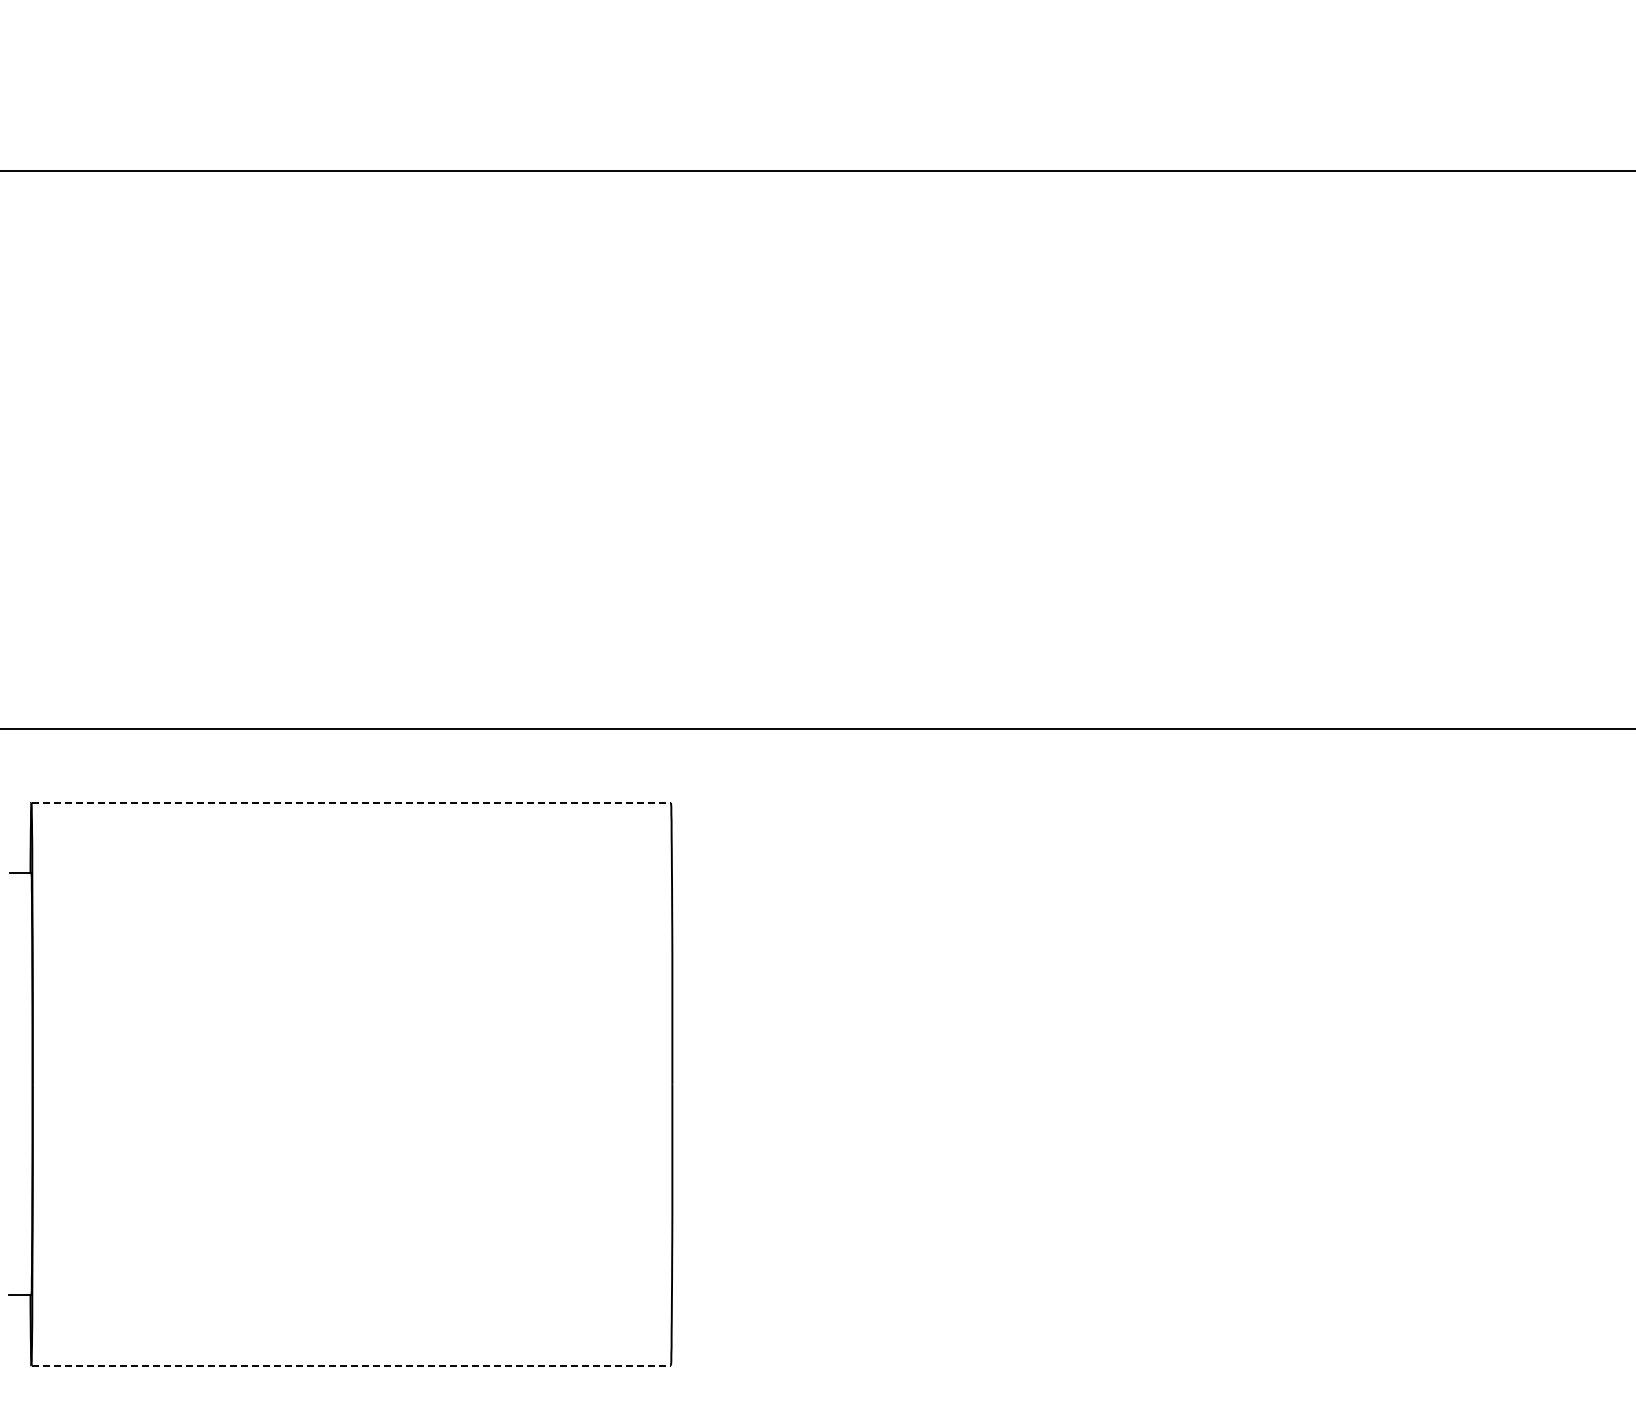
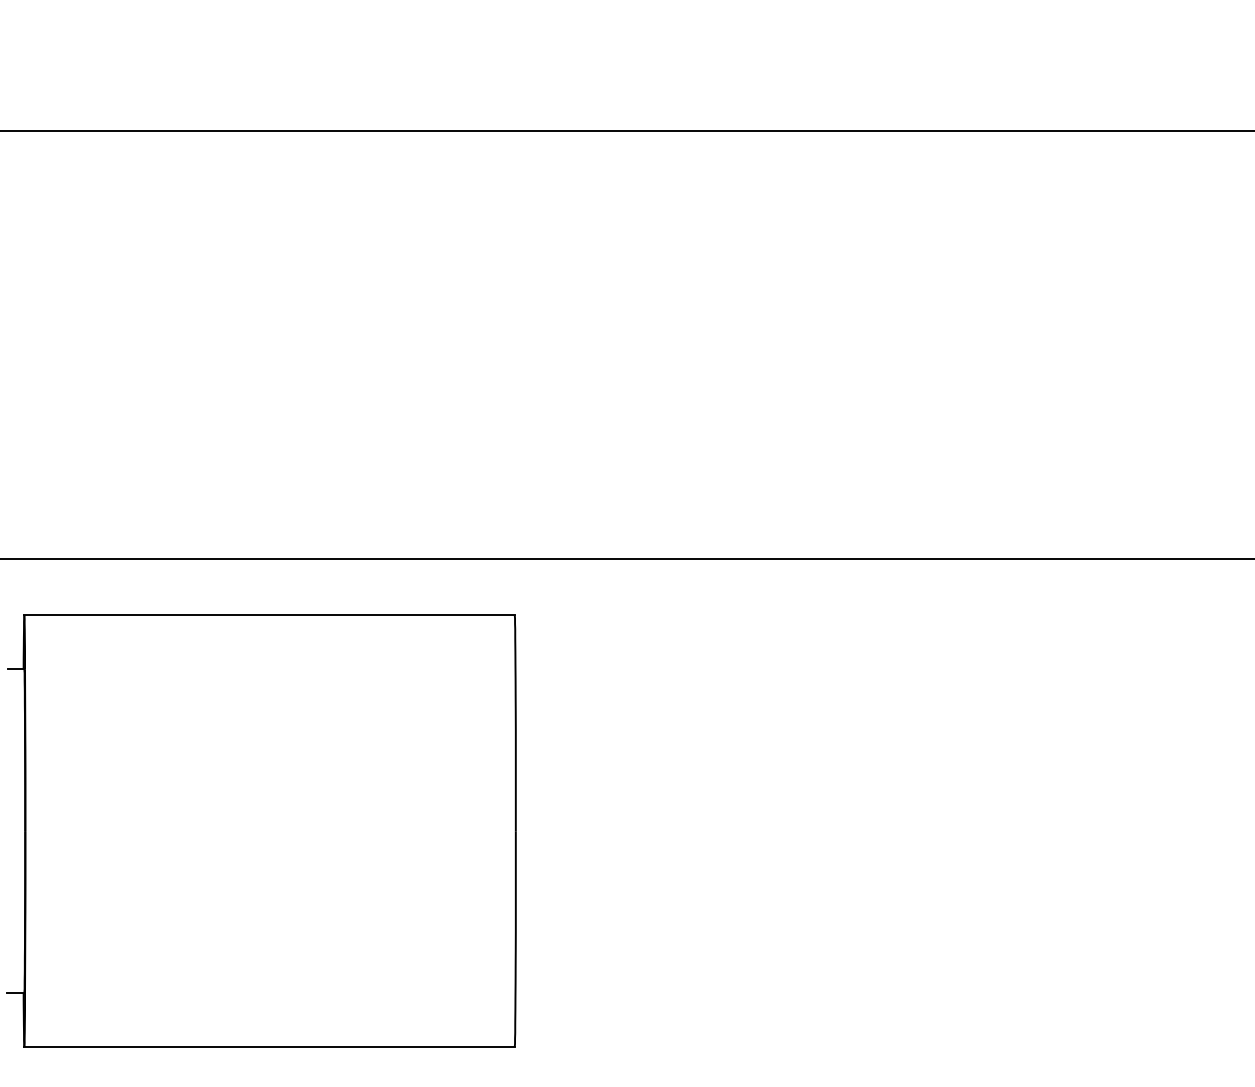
line: (351, 802) -> (269, 615), dashed -> solid
line: (351, 1365) -> (269, 1046), dashed -> solid

